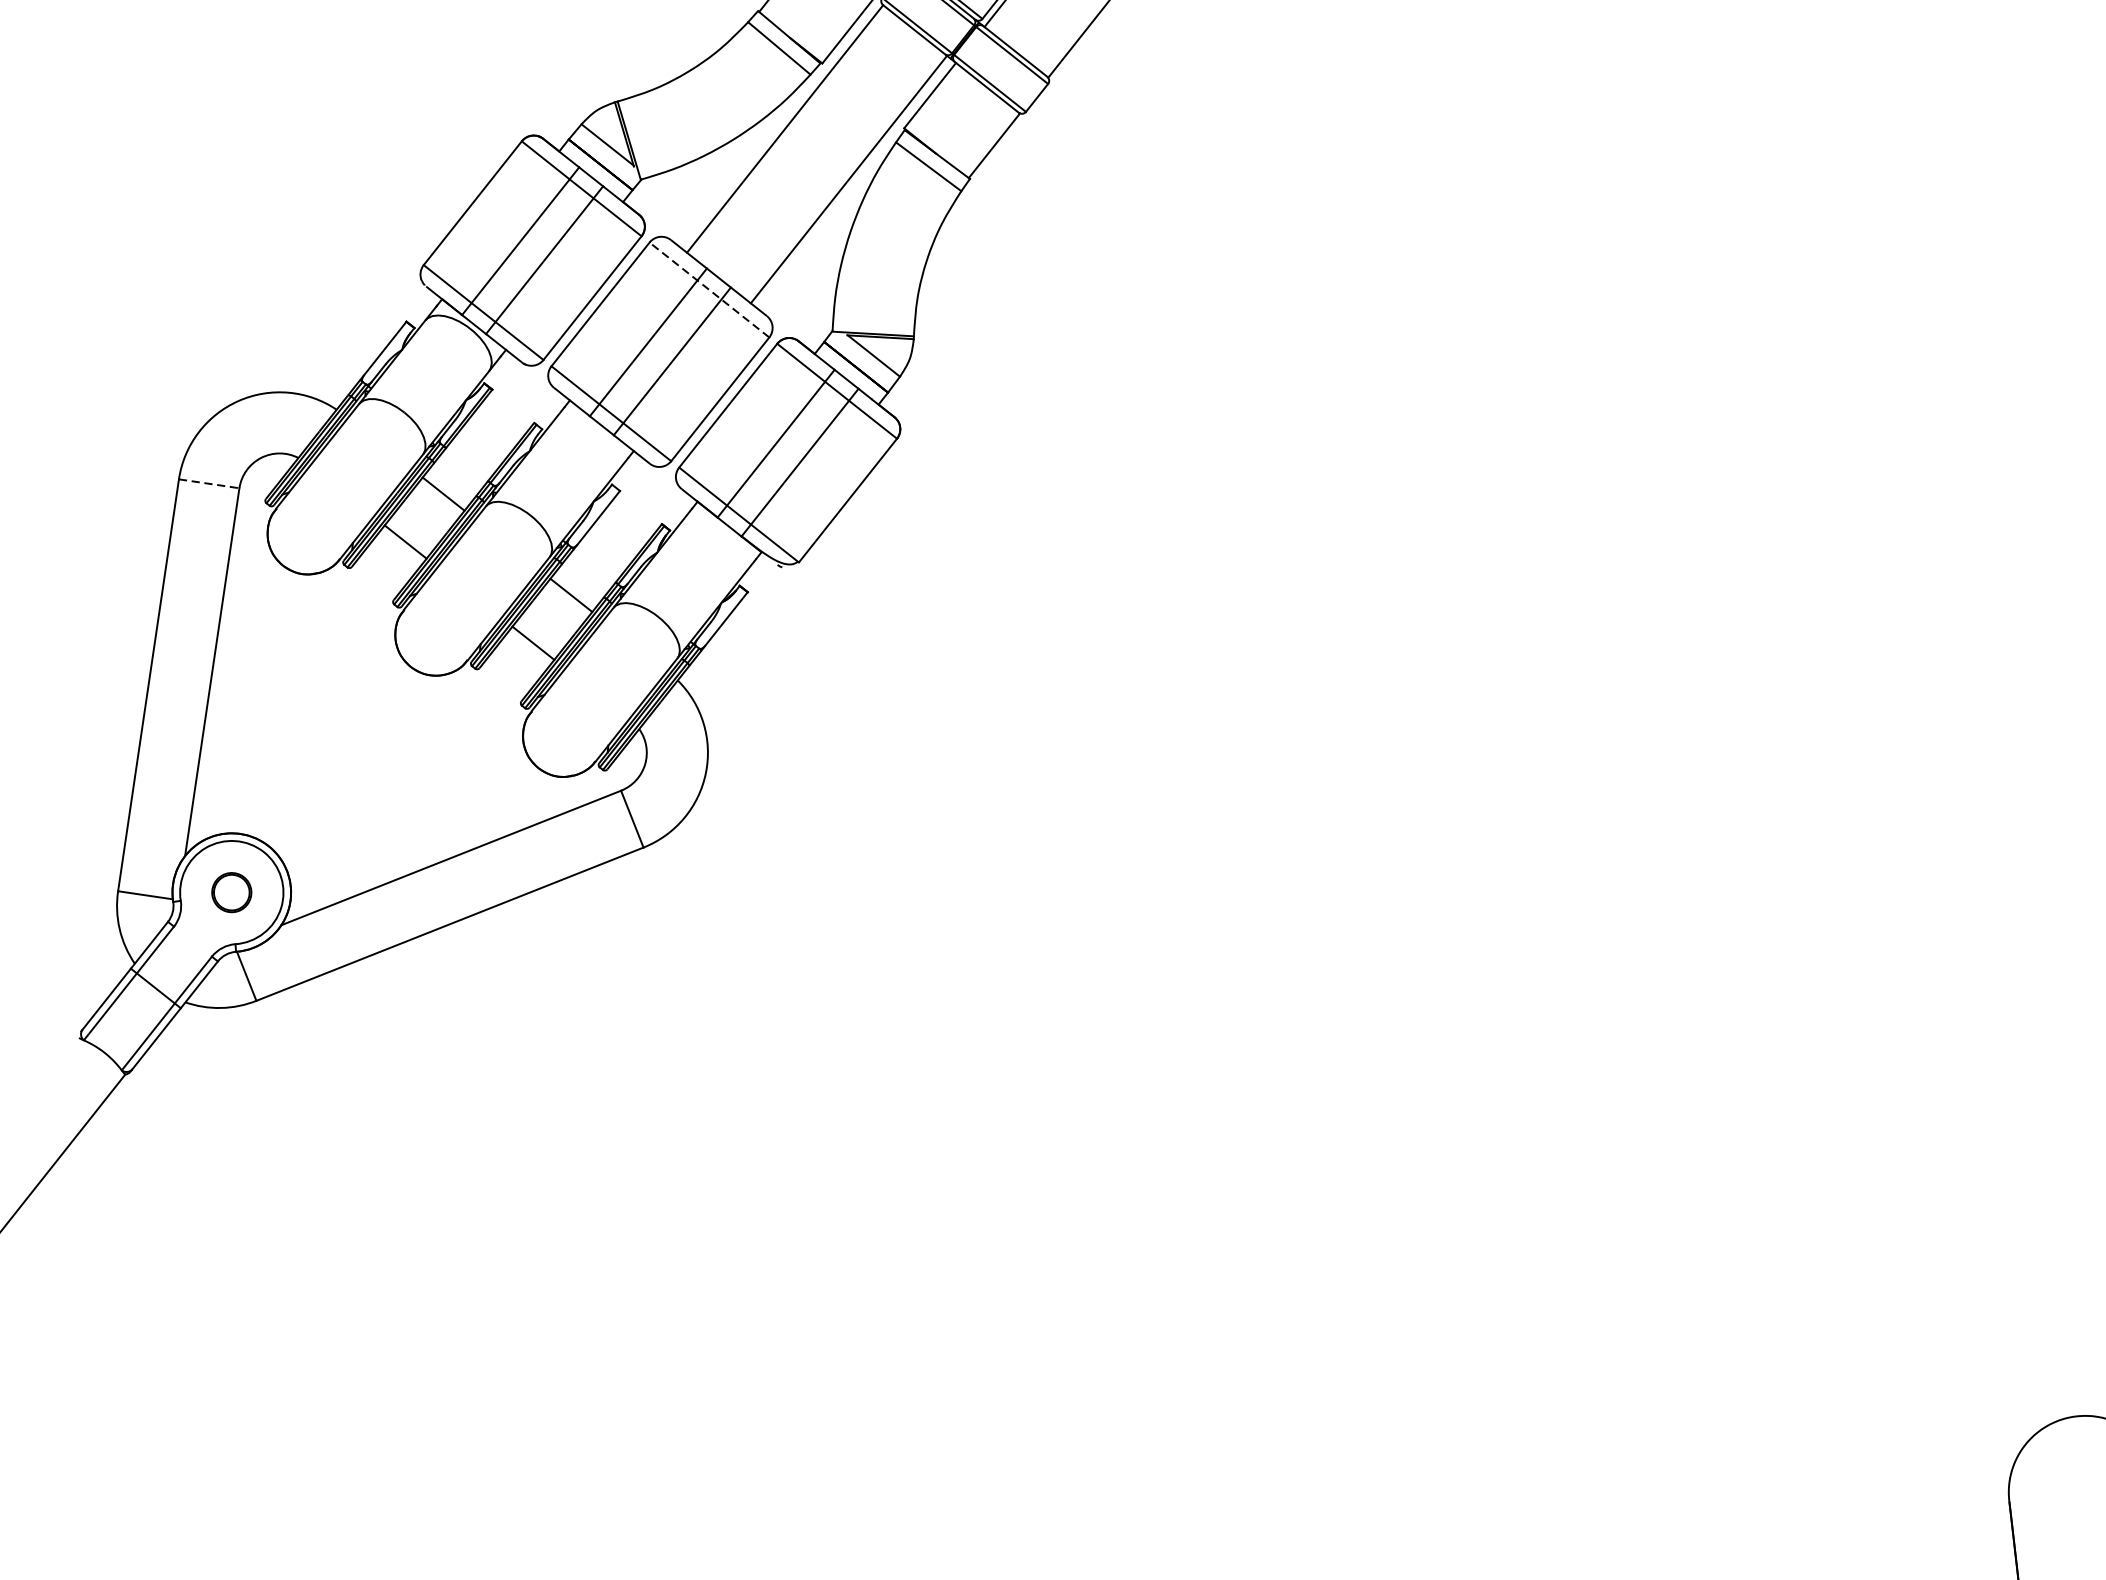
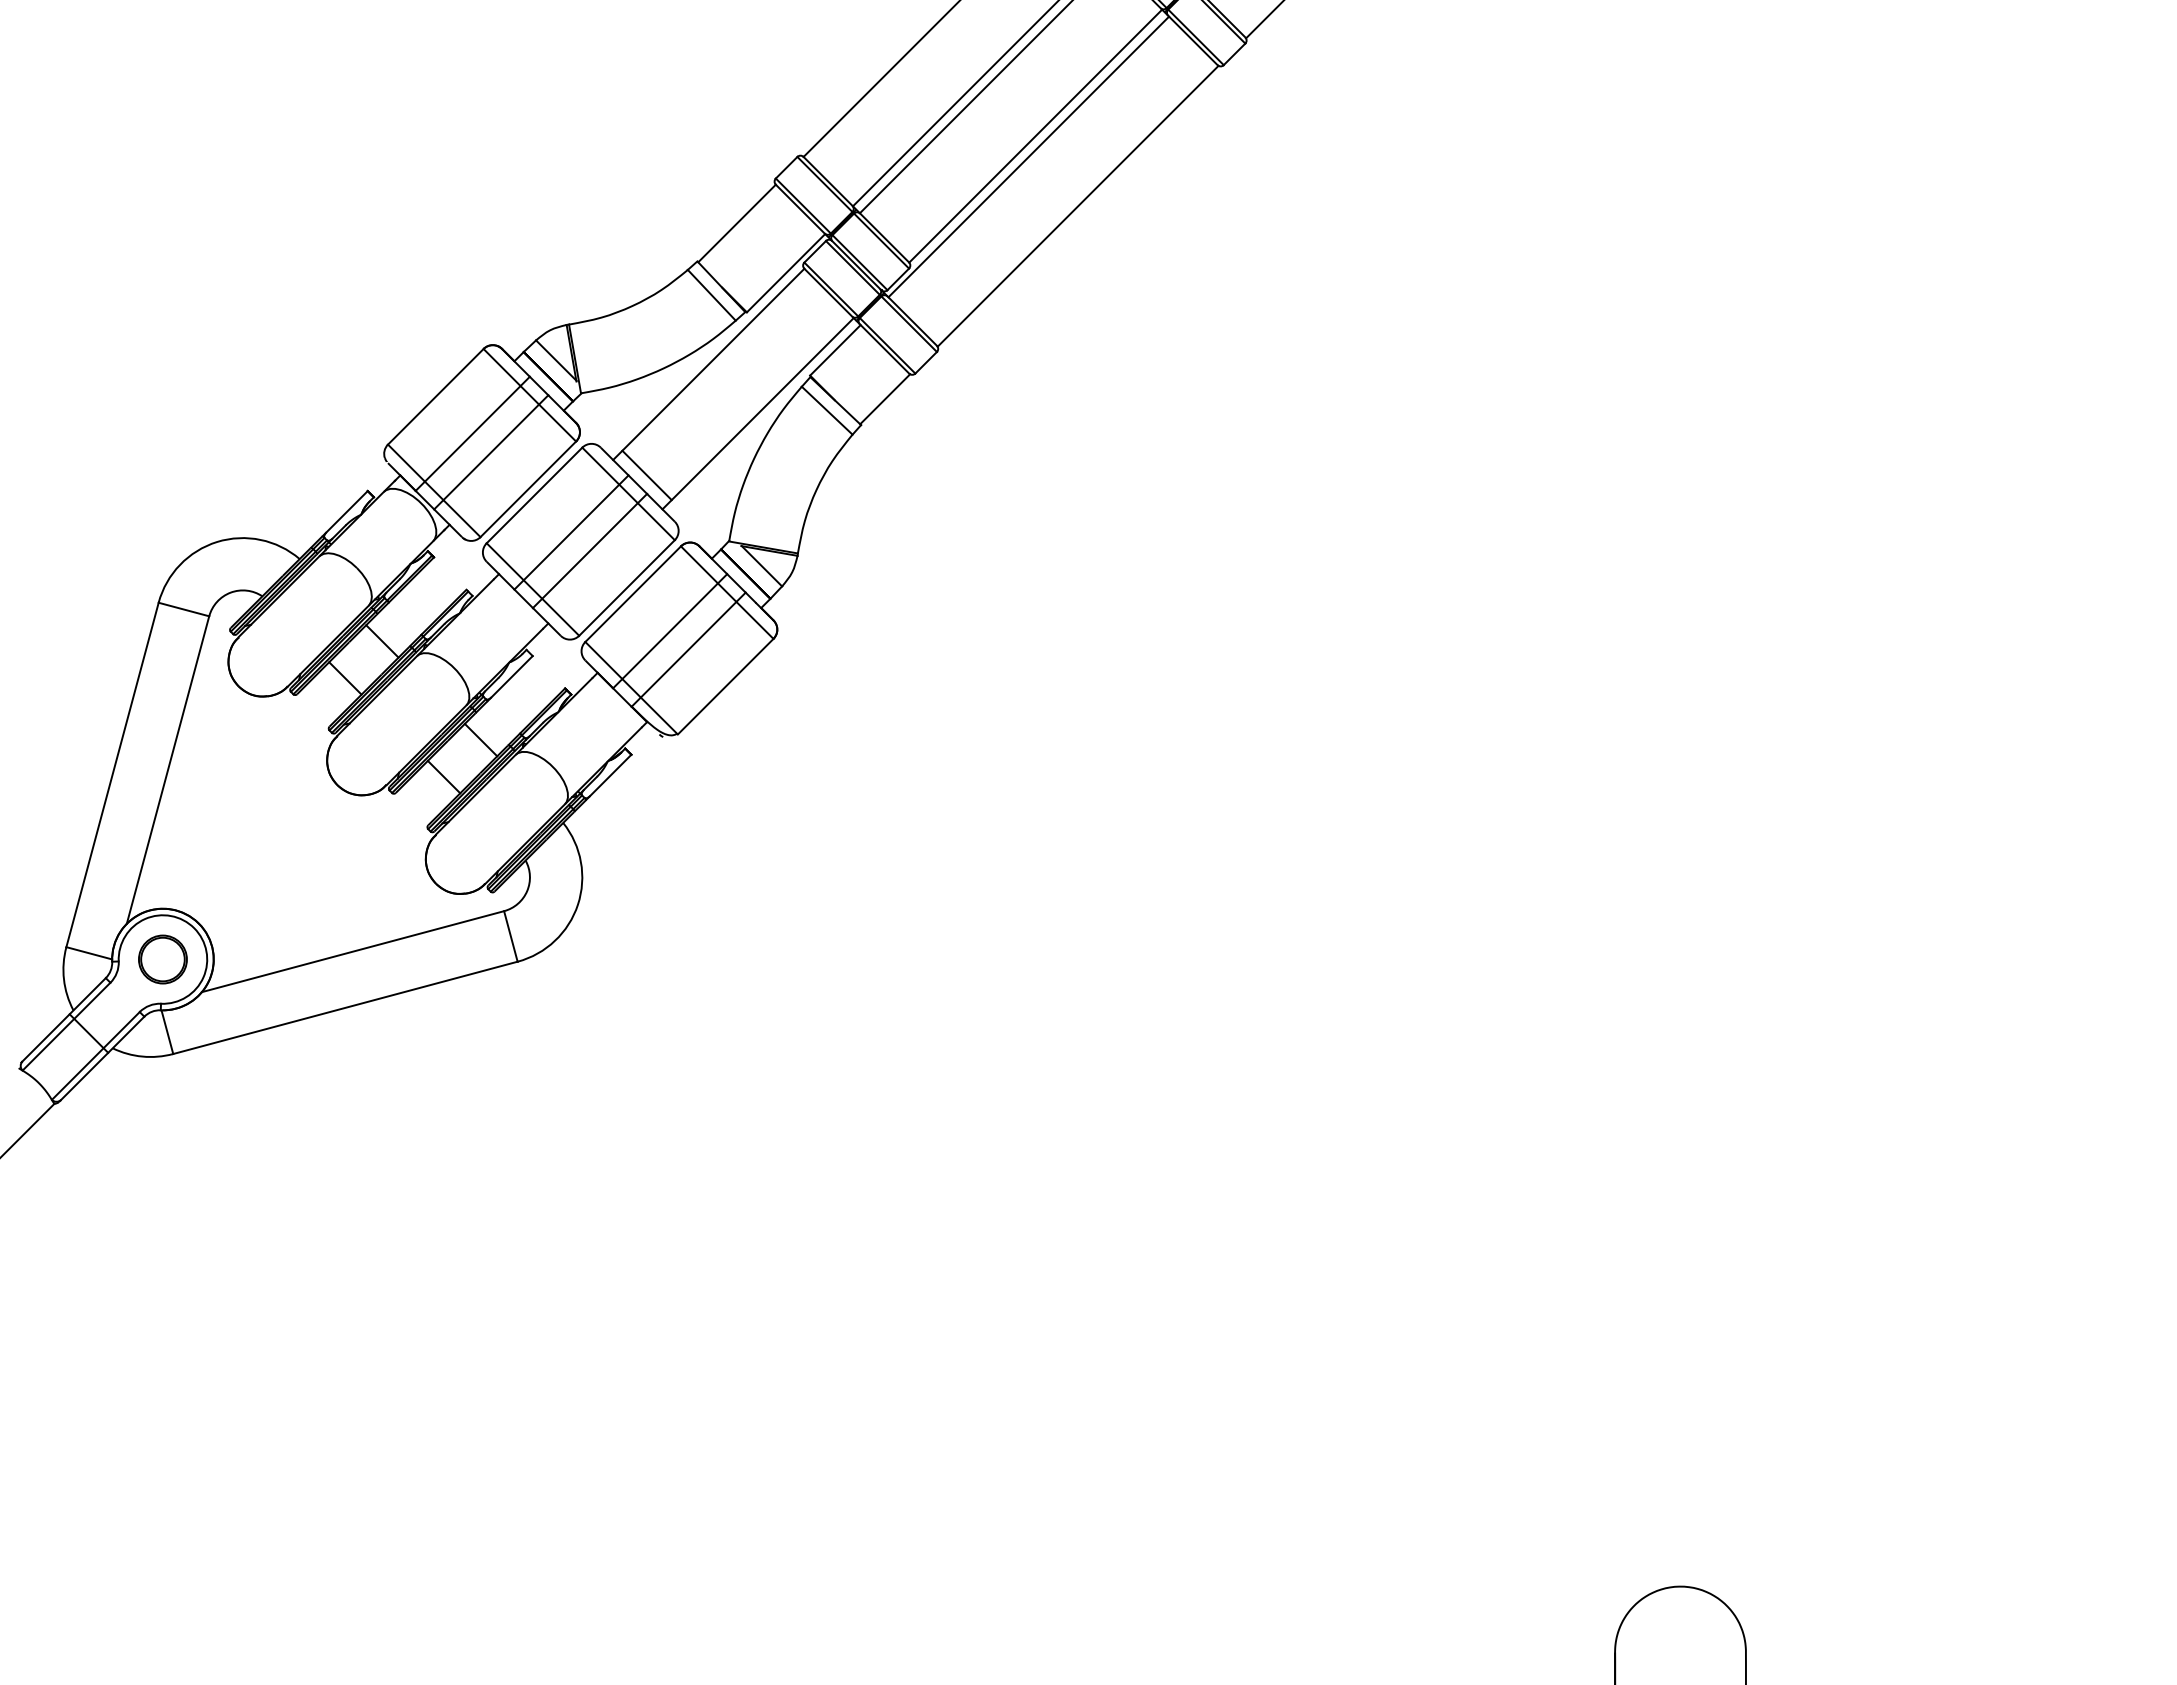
line: (727, 266) -> (646, 475), added
line: (709, 289) -> (628, 493), dashed -> solid
line: (209, 483) -> (184, 609), dashed -> solid
part: (231, 892) -> (162, 959), size x1.43

